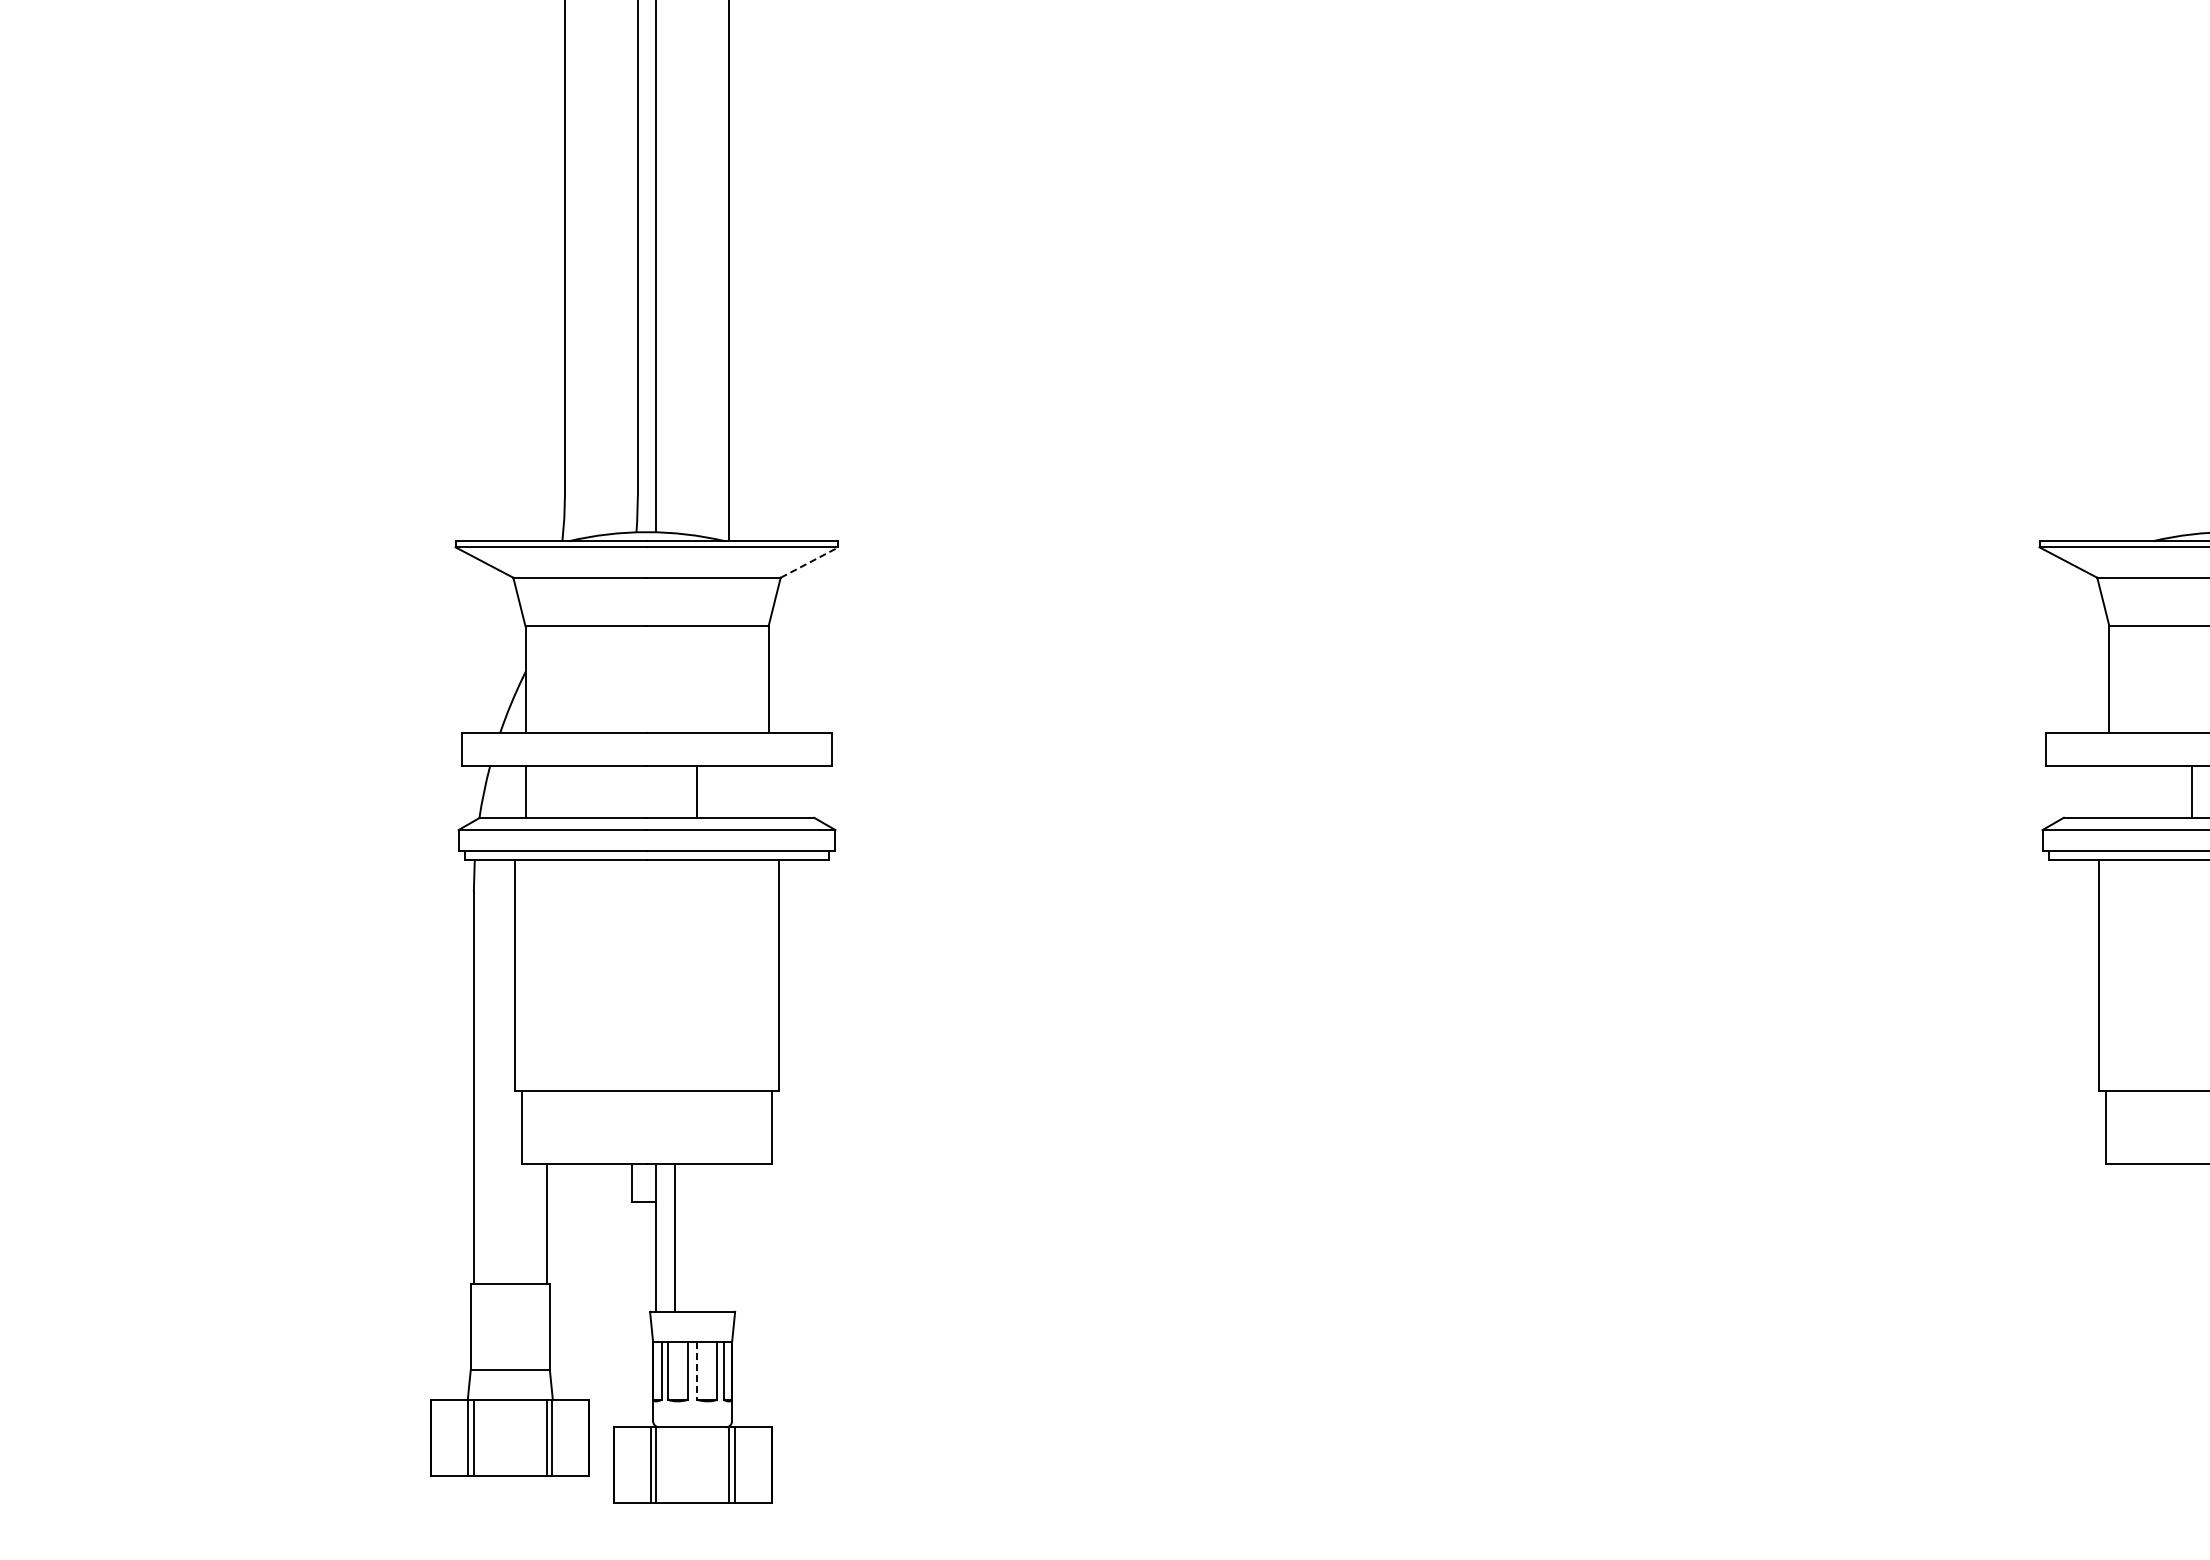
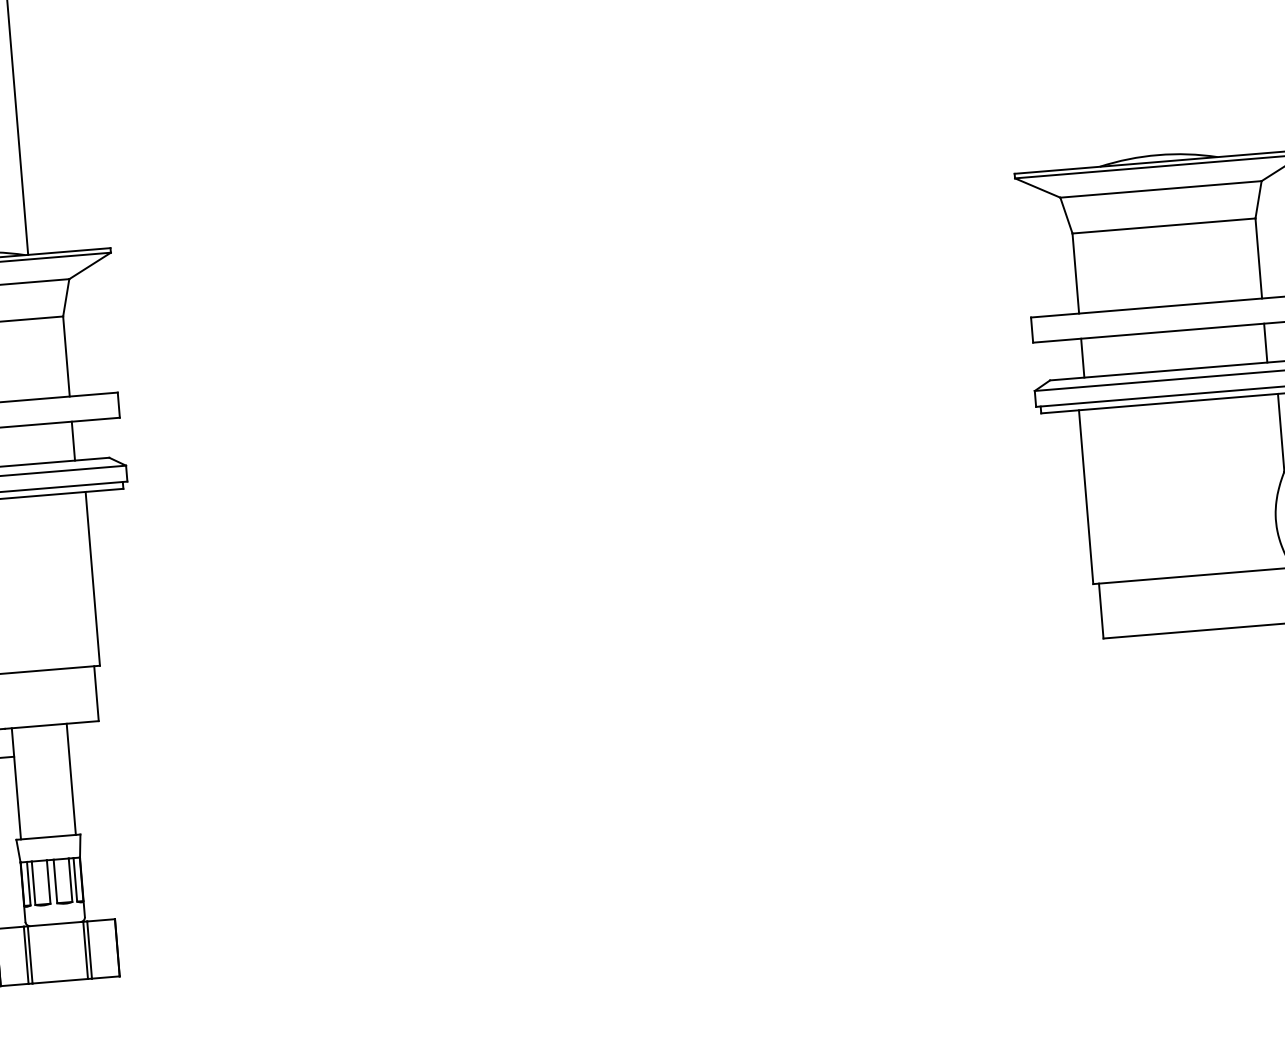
line: (809, 562) -> (90, 265), dashed -> solid
line: (696, 791) -> (73, 440), moved
line: (2192, 791) -> (1082, 357), moved
line: (675, 1237) -> (71, 778), moved
line: (697, 1371) -> (55, 881), dashed -> solid

